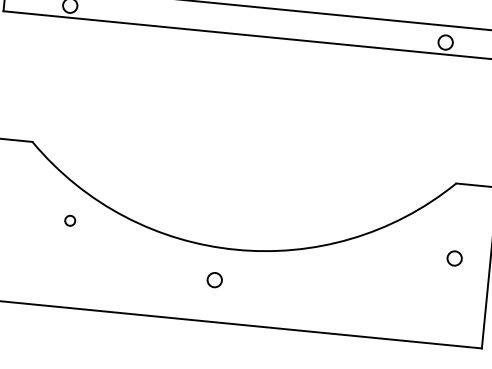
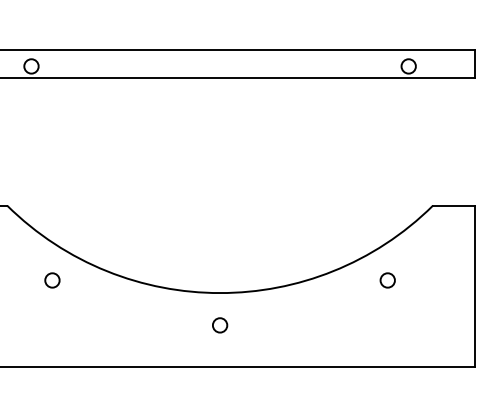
circle: (70, 220) -> (52, 280), size x1.43
circle: (454, 258) -> (387, 280), moved
circle: (215, 280) -> (220, 325), moved

